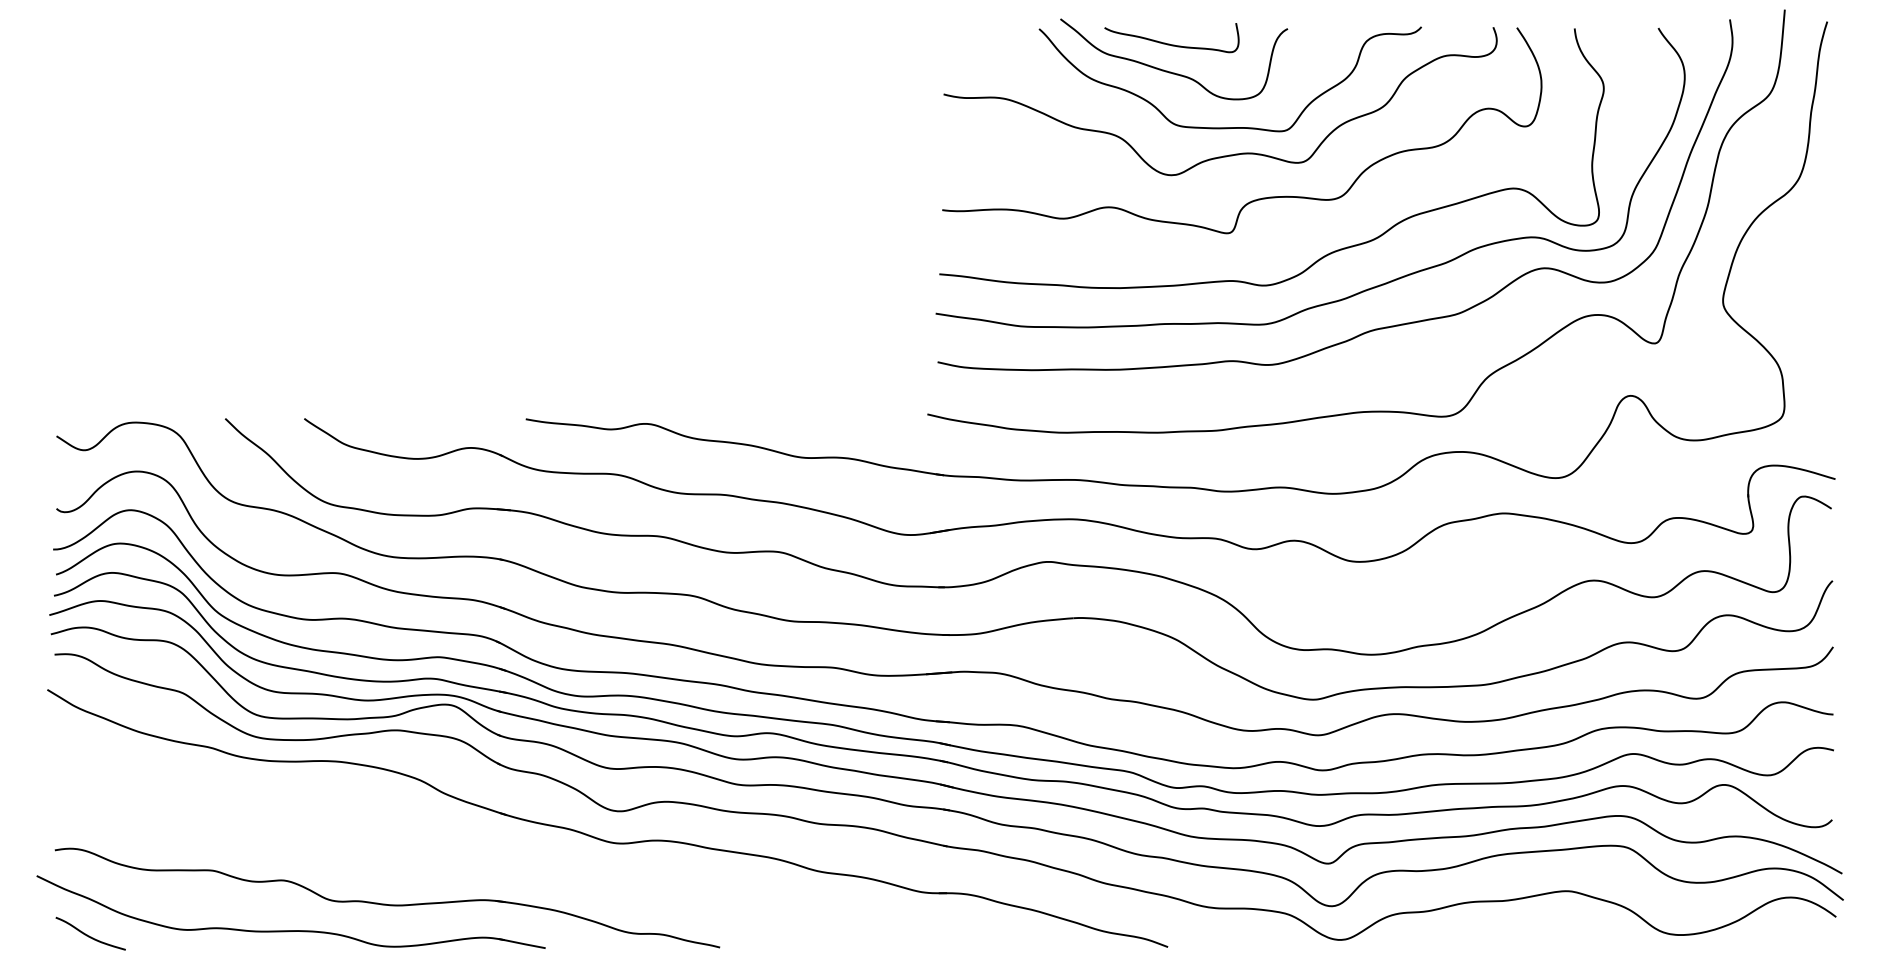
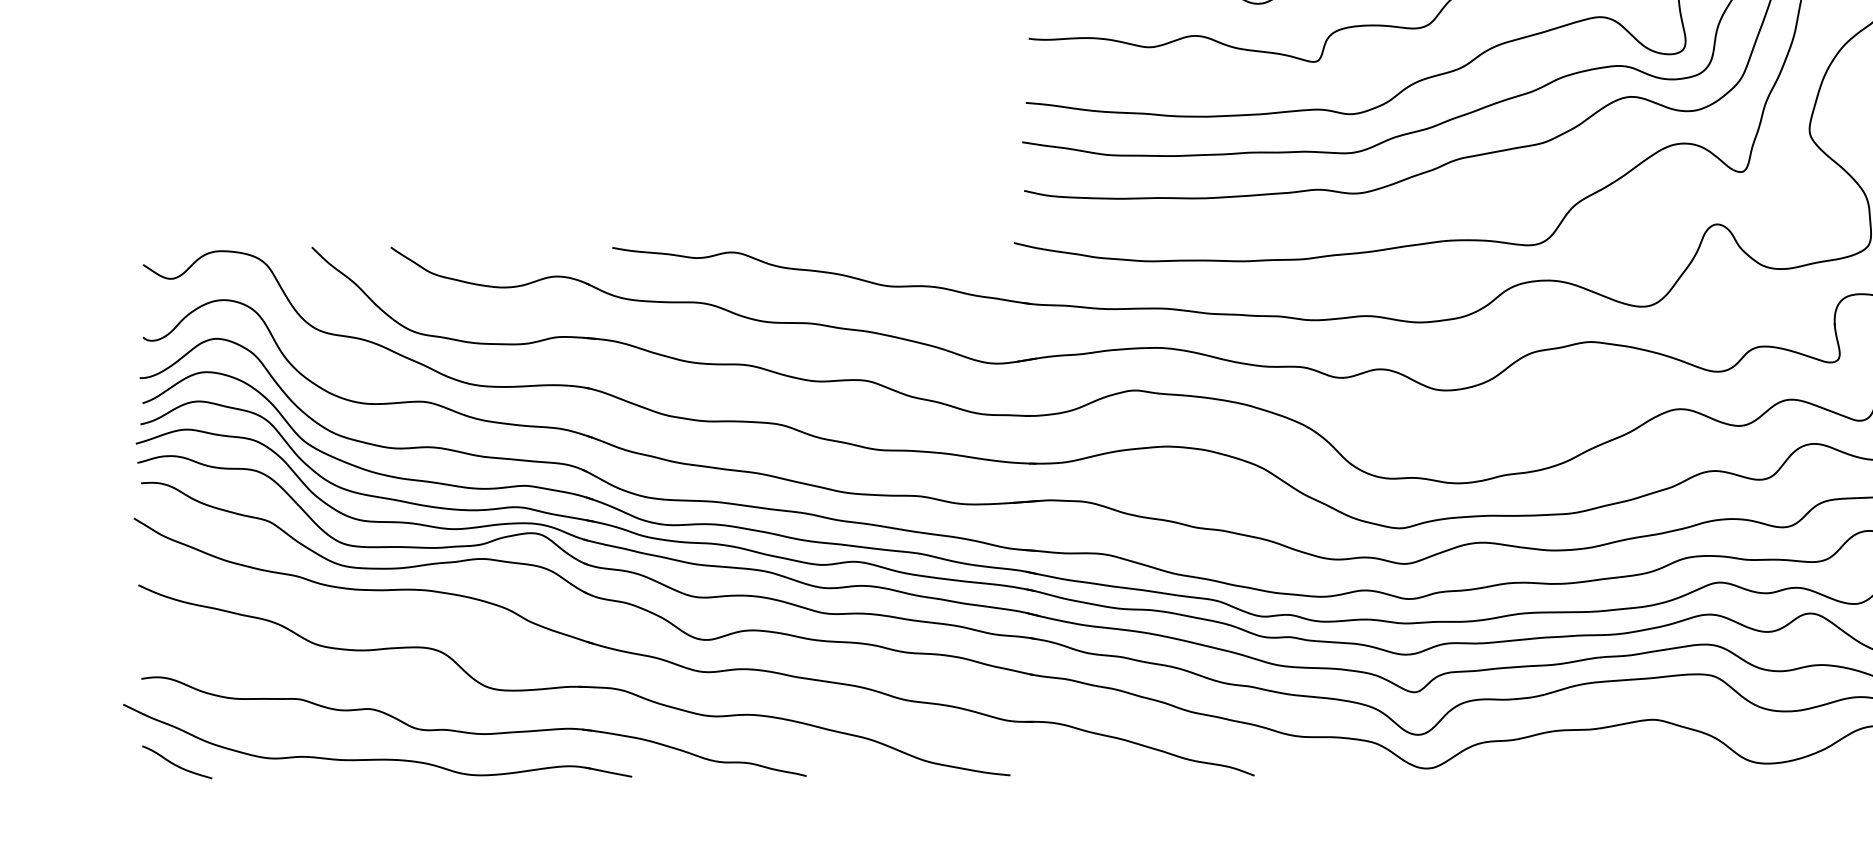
part: (487, 851) -> (574, 680), added

